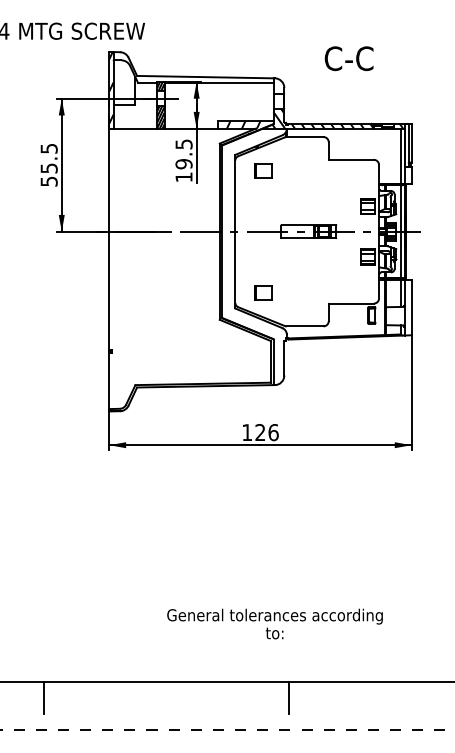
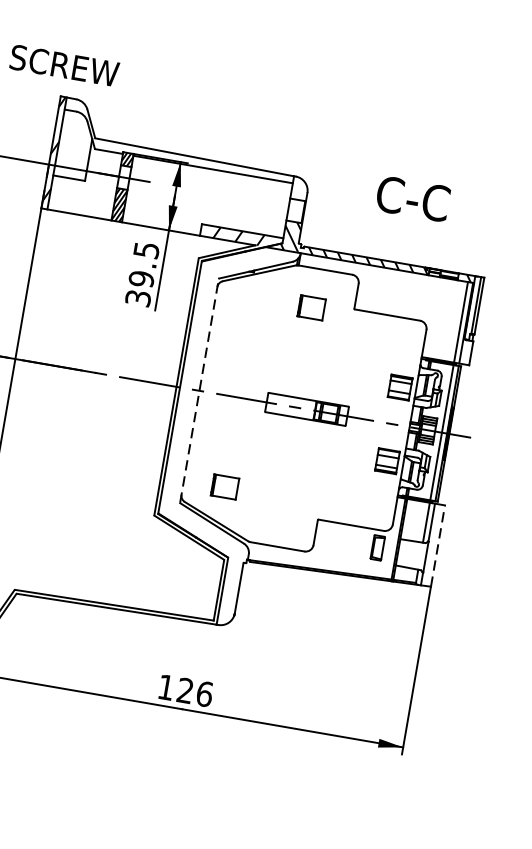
text: (348, 58) -> (412, 198), moved
part: (263, 170) -> (311, 307), moved
text: (183, 177) -> (137, 298), 19.5 -> 39.5
line: (235, 231) -> (199, 390), solid -> dashed
line: (411, 307) -> (437, 546), solid -> dashed

